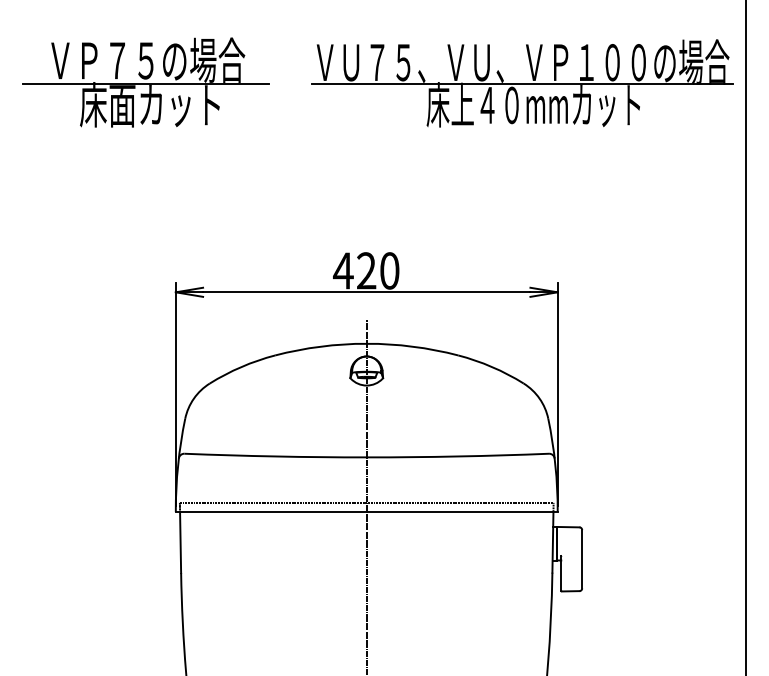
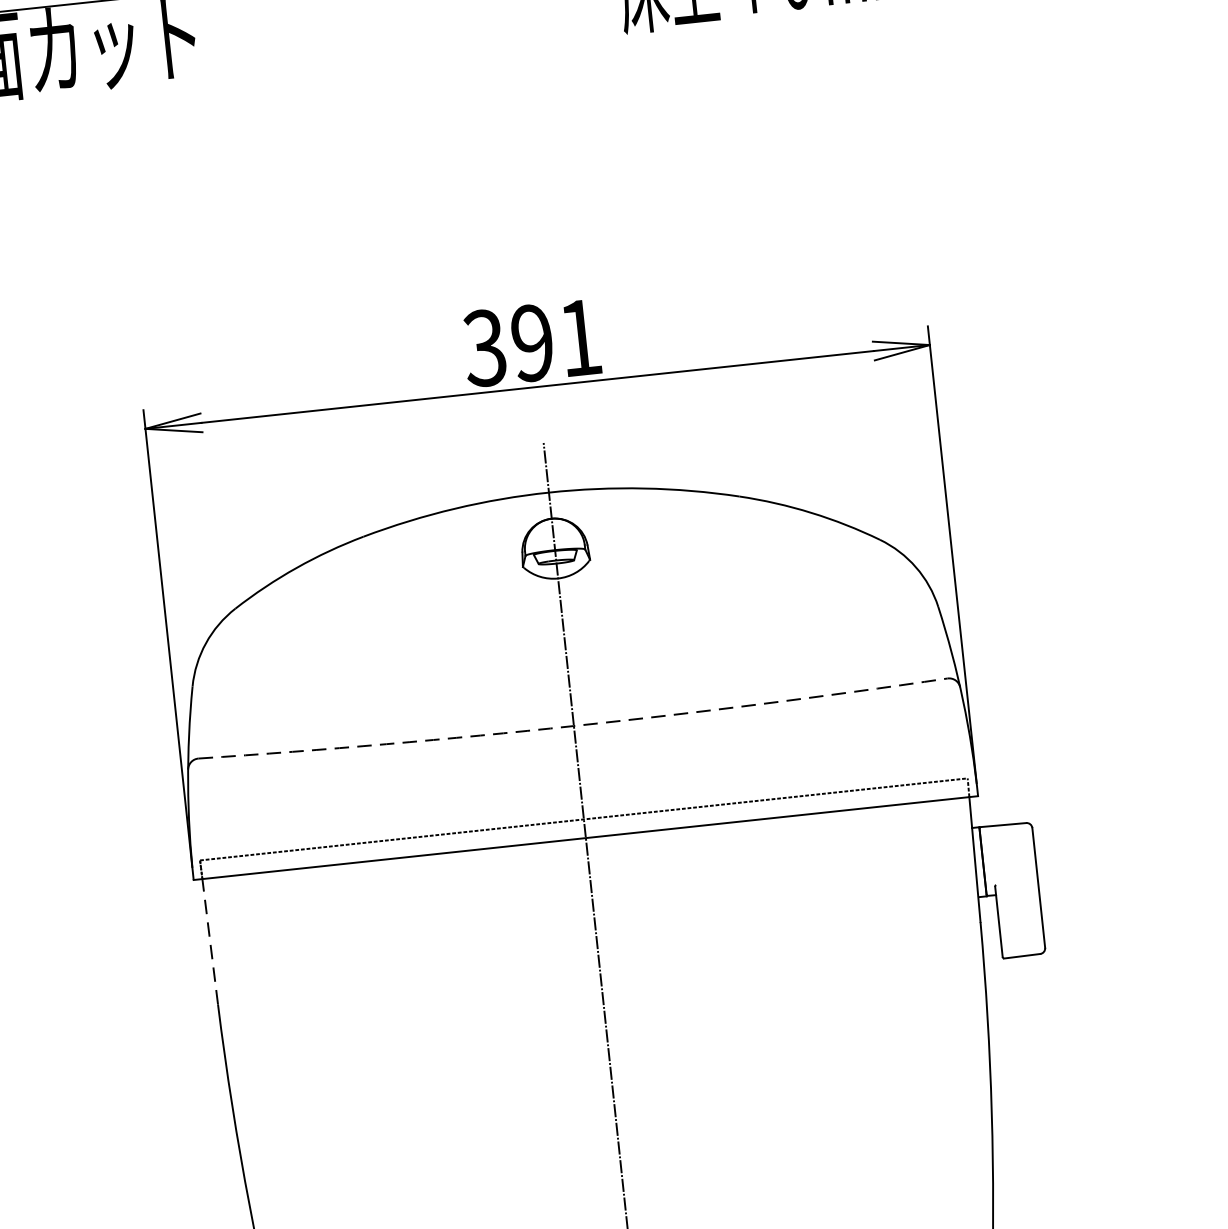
text: (366, 270) -> (532, 342), 420 -> 391
arc: (366, 457) -> (573, 726), solid -> dashed
line: (180, 542) -> (210, 941), solid -> dashed

